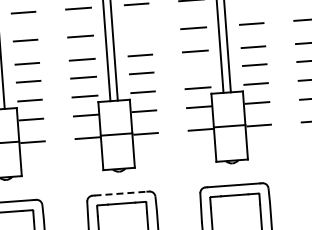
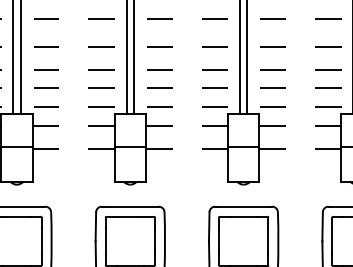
line: (138, 31) -> (159, 46), added
line: (196, 68) -> (214, 87), added
line: (121, 193) -> (130, 206), dashed -> solid

